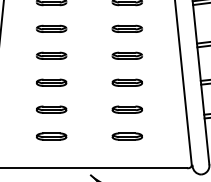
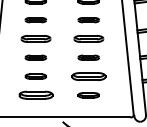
part: (51, 55) -> (35, 38), size x1.4
part: (126, 55) -> (88, 38), size x1.4
part: (126, 109) -> (88, 76), size x1.6
part: (51, 136) -> (35, 95), size x1.6

